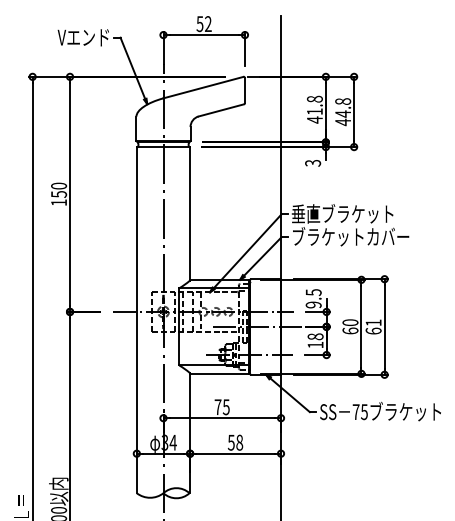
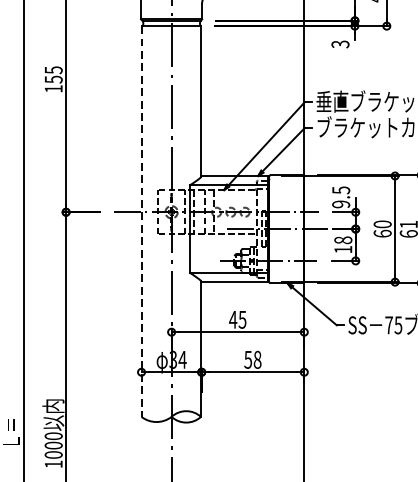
text: (58, 185) -> (53, 69), 150 -> 155
line: (136, 320) -> (141, 221), solid -> dashed
text: (217, 406) -> (232, 318), 75 -> 45

